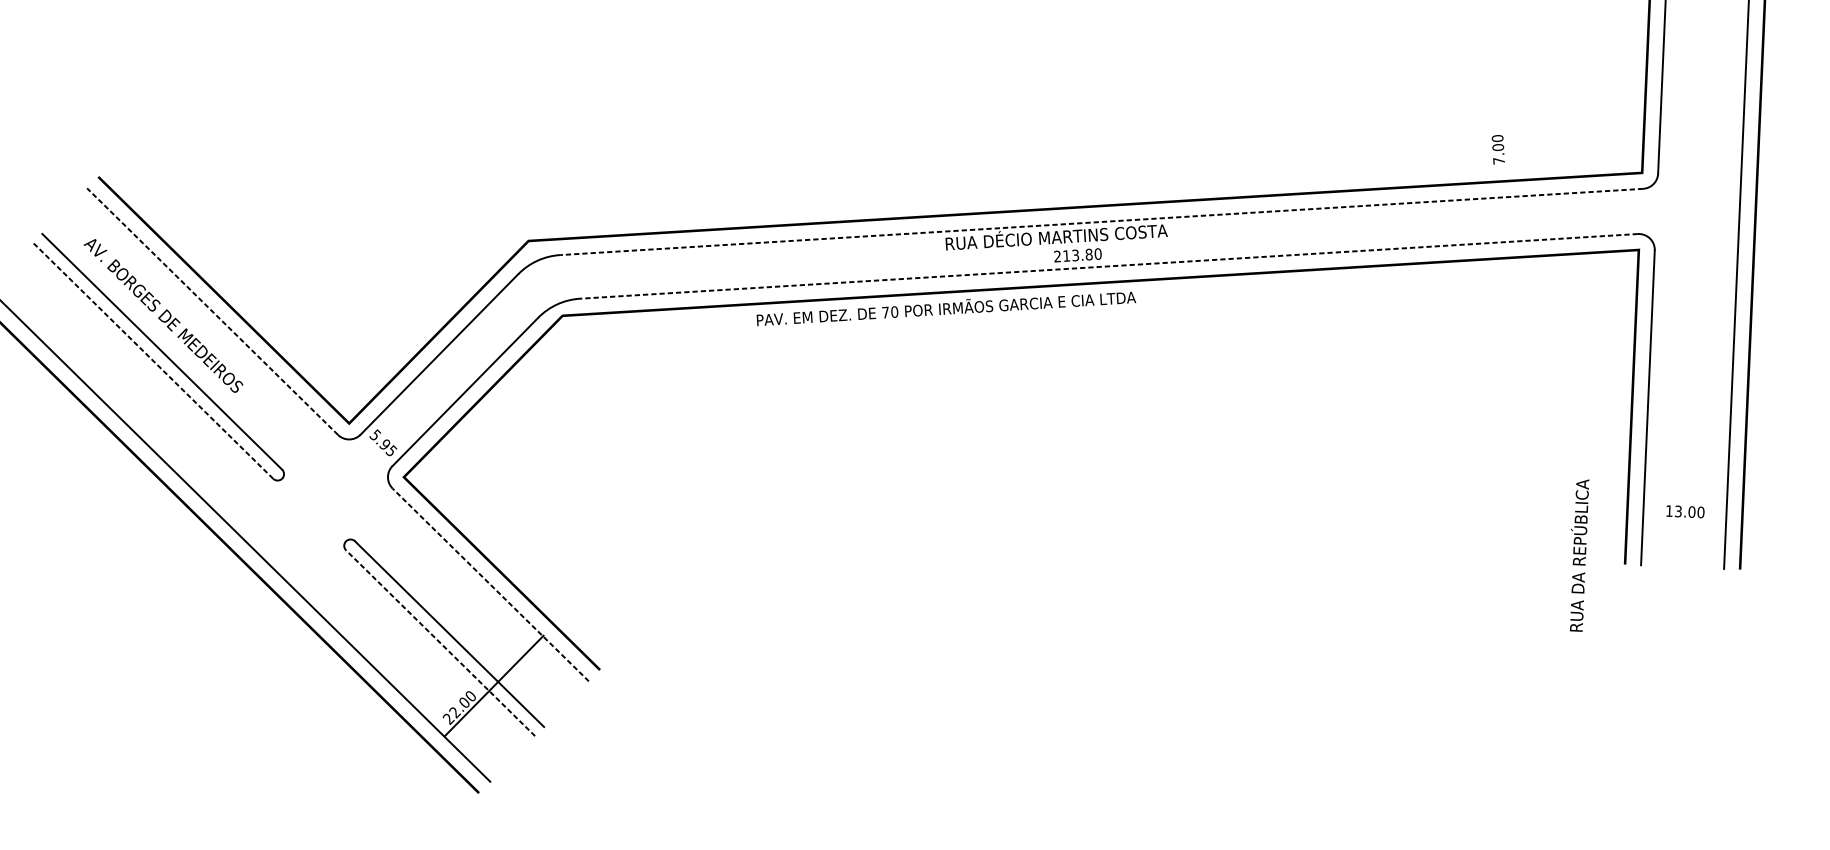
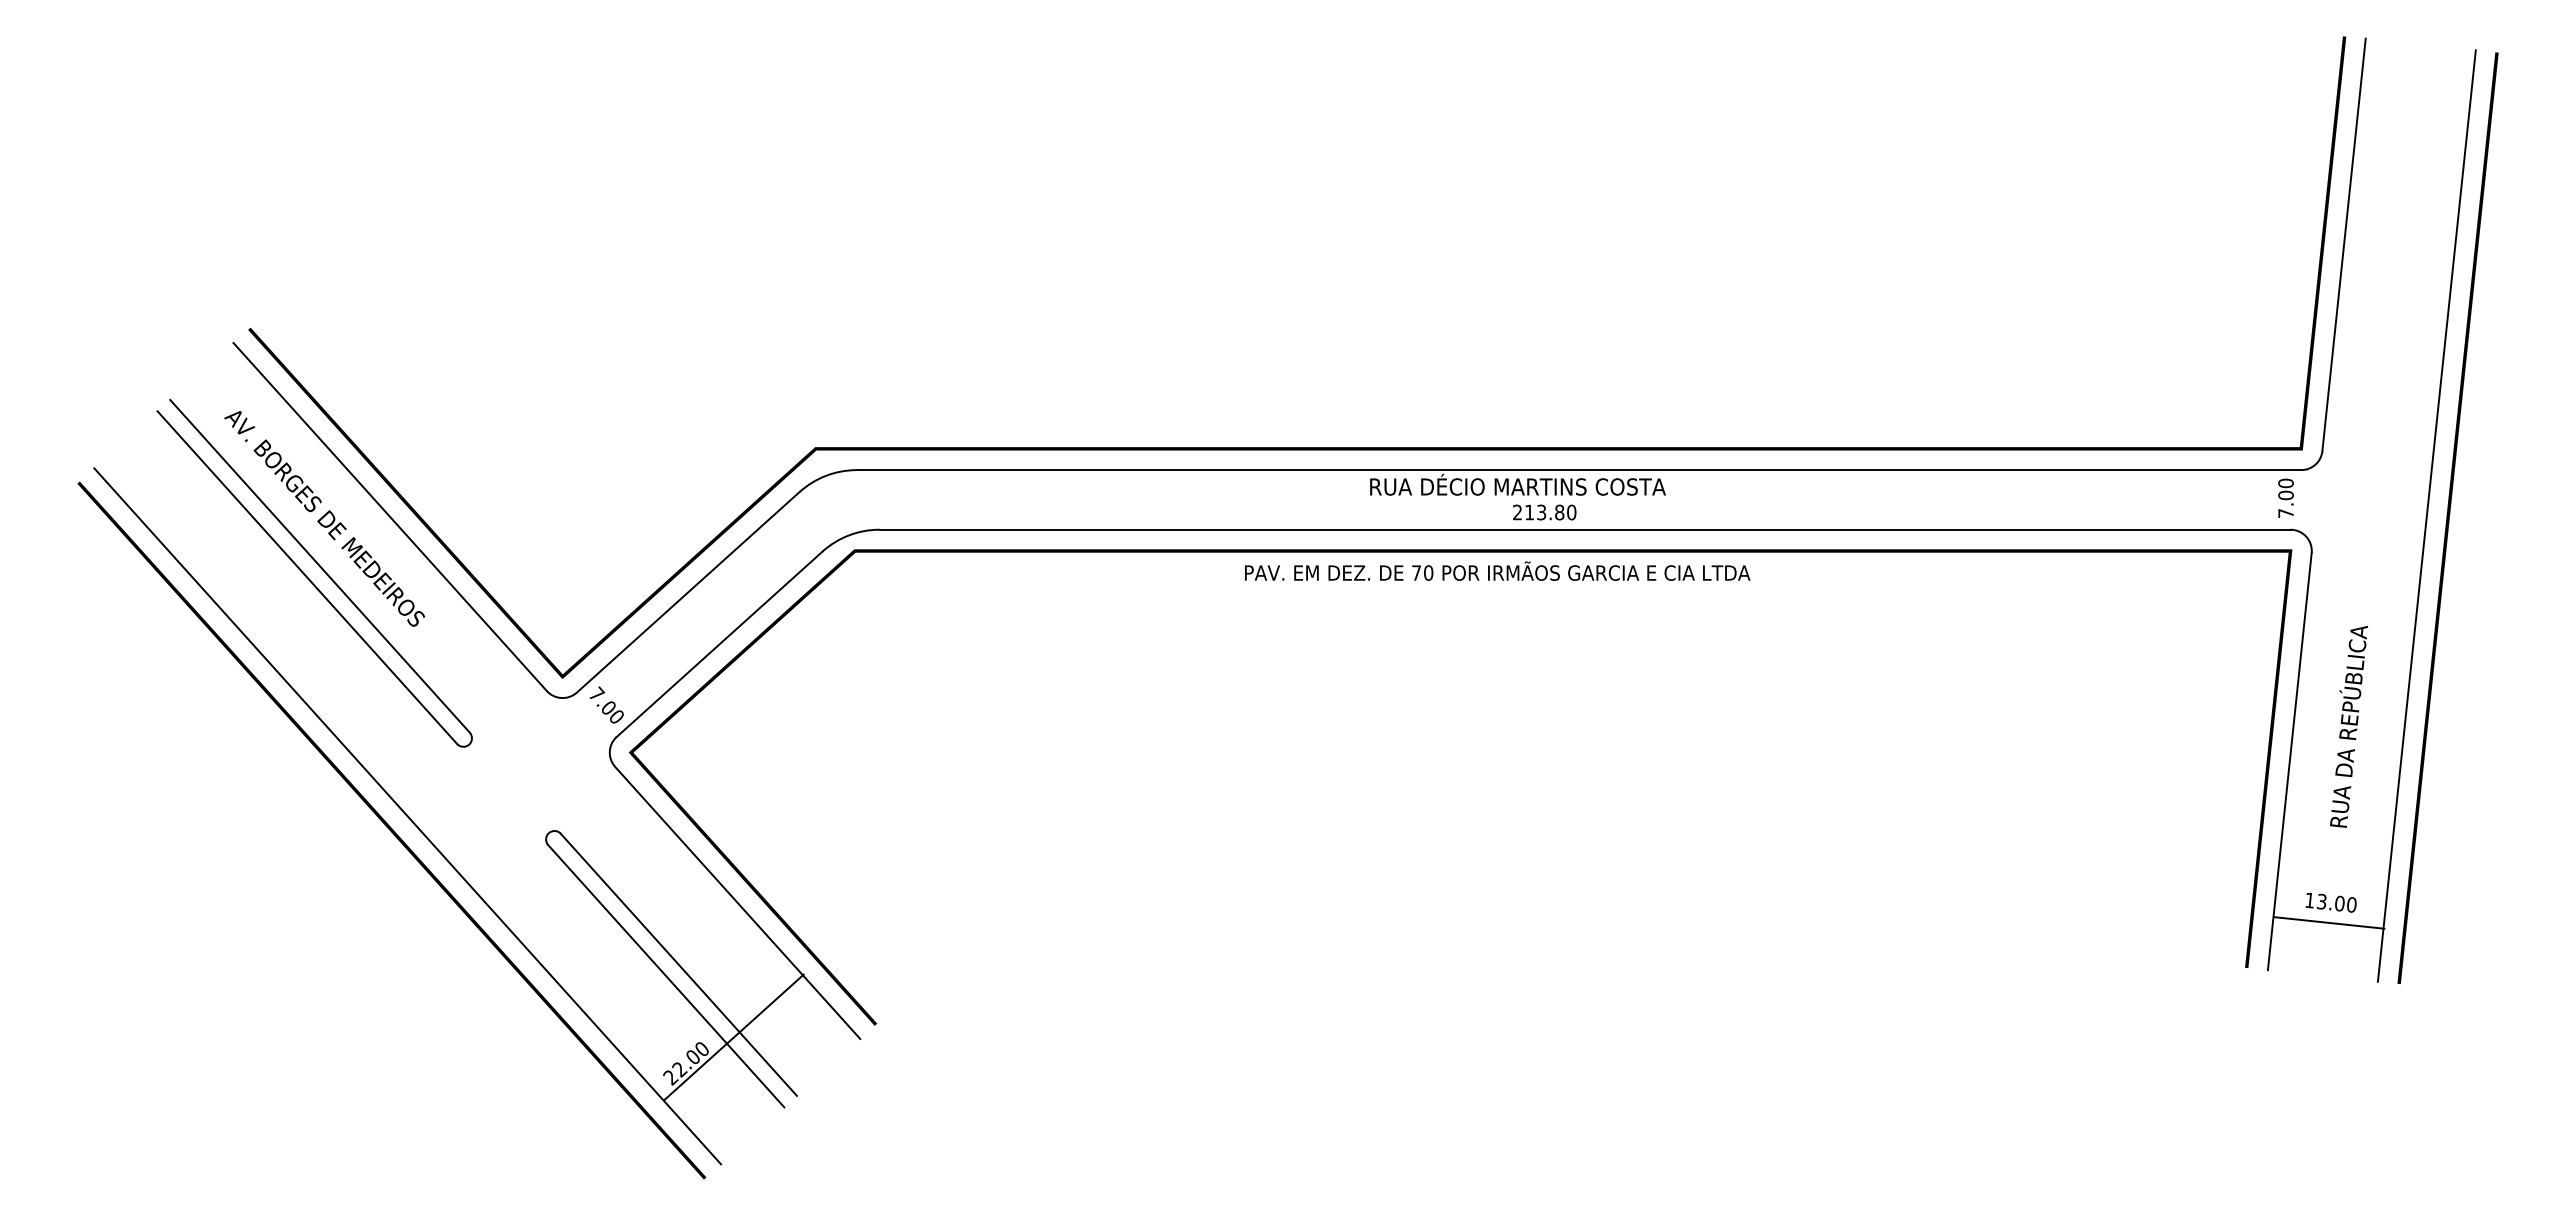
text: (1497, 149) -> (2285, 497), moved
line: (1101, 222) -> (1578, 470), dashed -> solid
line: (1109, 266) -> (1585, 529), dashed -> solid
text: (946, 307) -> (1497, 570), moved
line: (212, 311) -> (389, 516), dashed -> solid
line: (153, 360) -> (307, 577), dashed -> solid
text: (383, 442) -> (606, 704), 5.95 -> 7.00
line: (1685, 526) -> (2329, 922), added
text: (1579, 555) -> (2348, 726), moved
line: (490, 584) -> (737, 902), dashed -> solid
line: (440, 642) -> (665, 975), dashed -> solid

